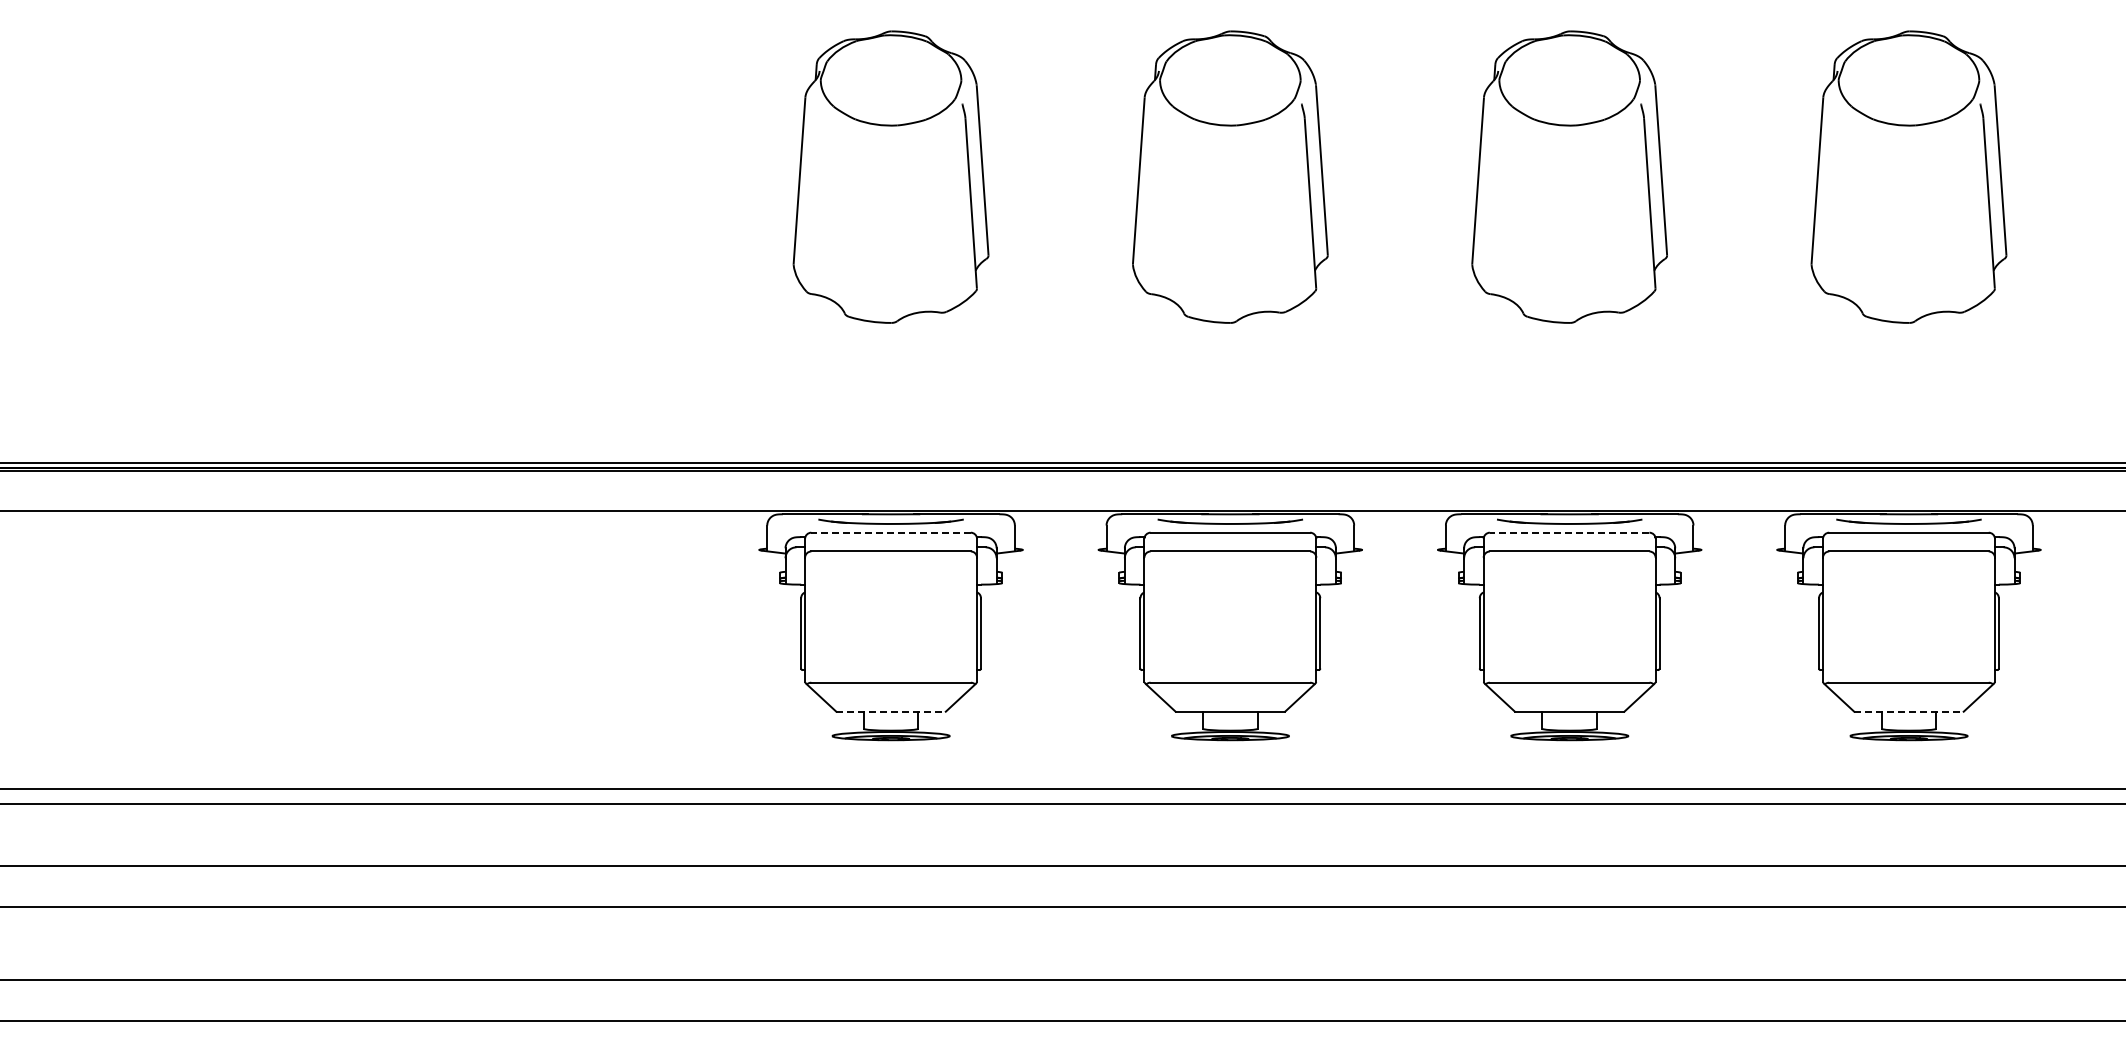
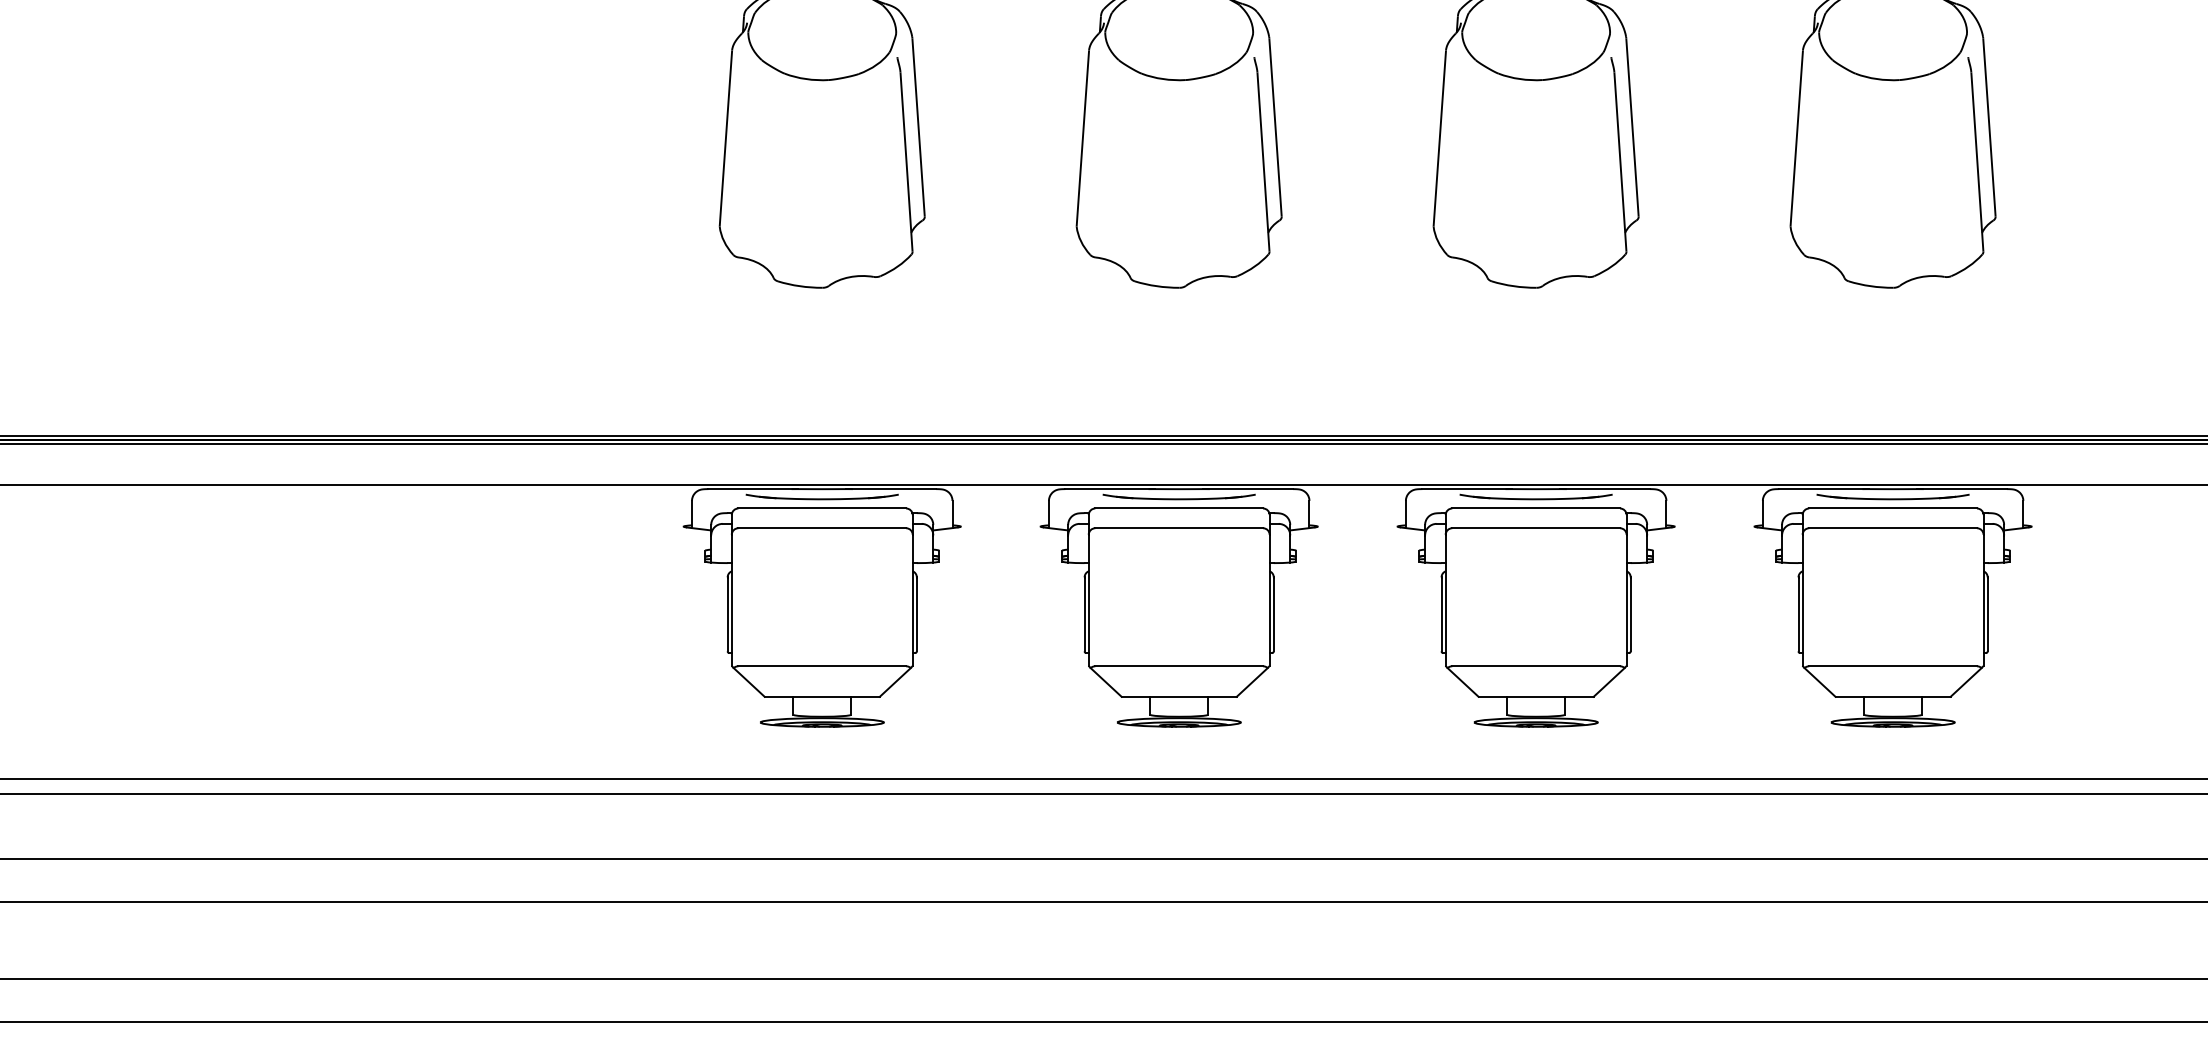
line: (891, 532) -> (822, 508), dashed -> solid
line: (1569, 532) -> (1535, 508), dashed -> solid
line: (891, 711) -> (822, 696), dashed -> solid
line: (1908, 711) -> (1892, 696), dashed -> solid

